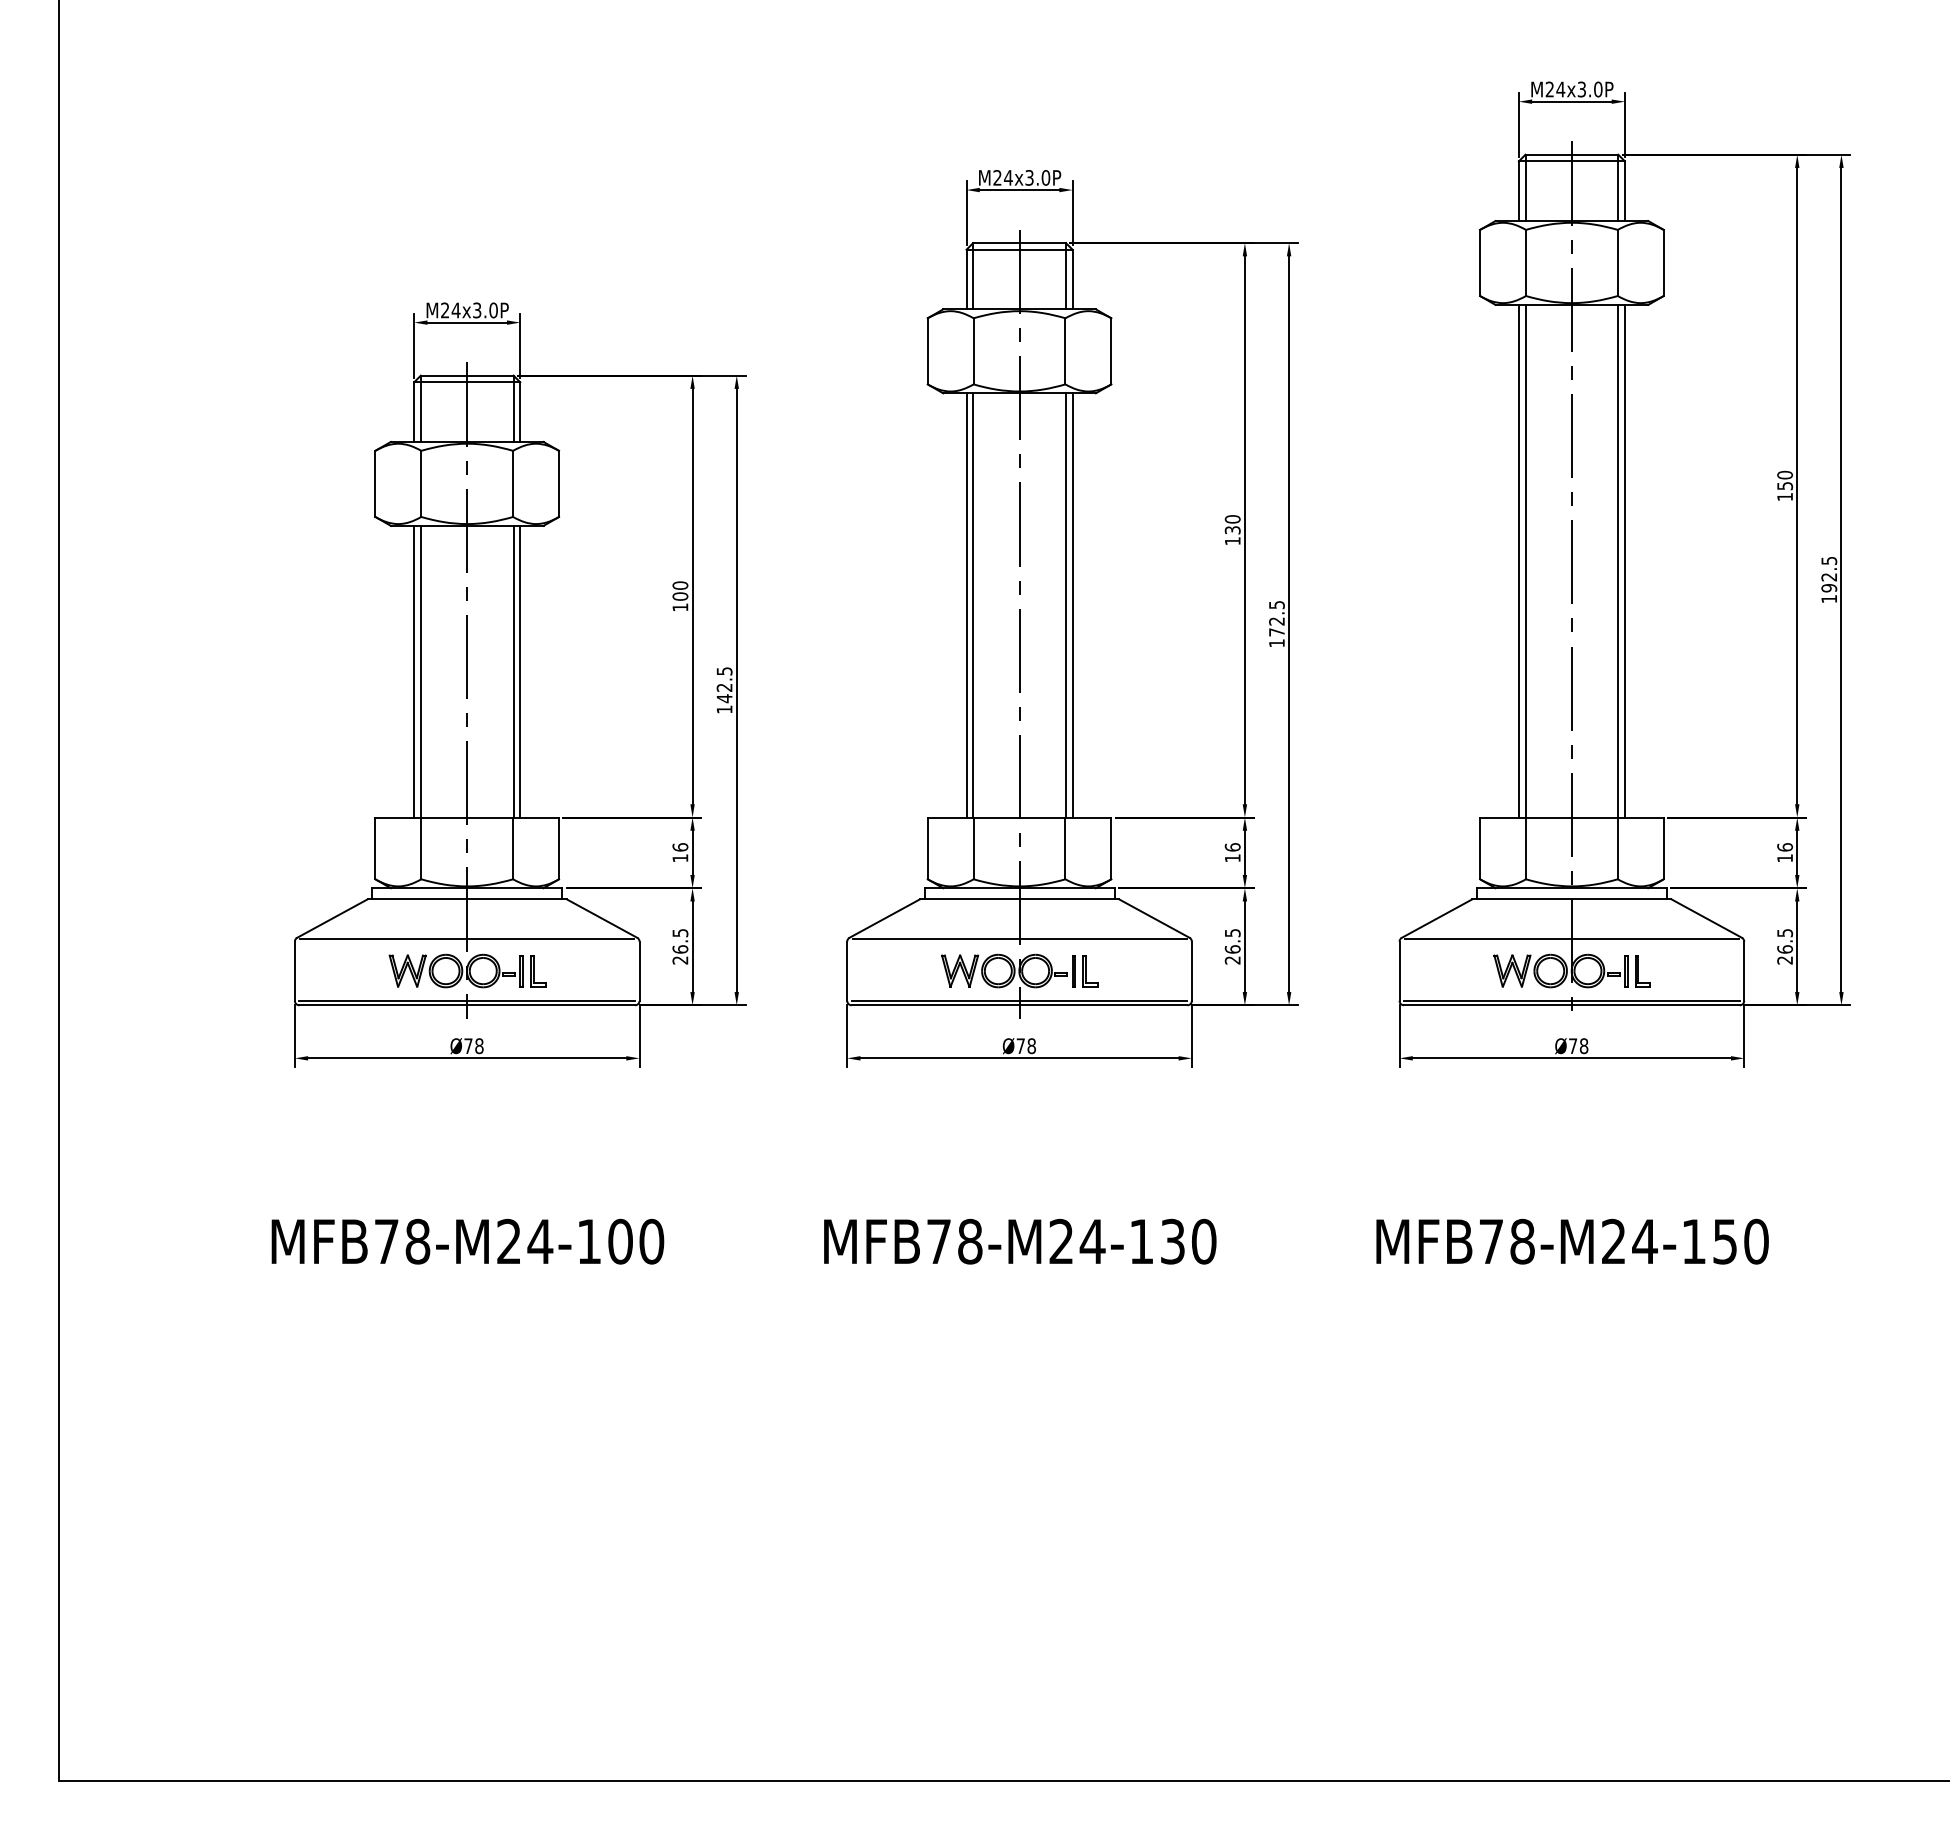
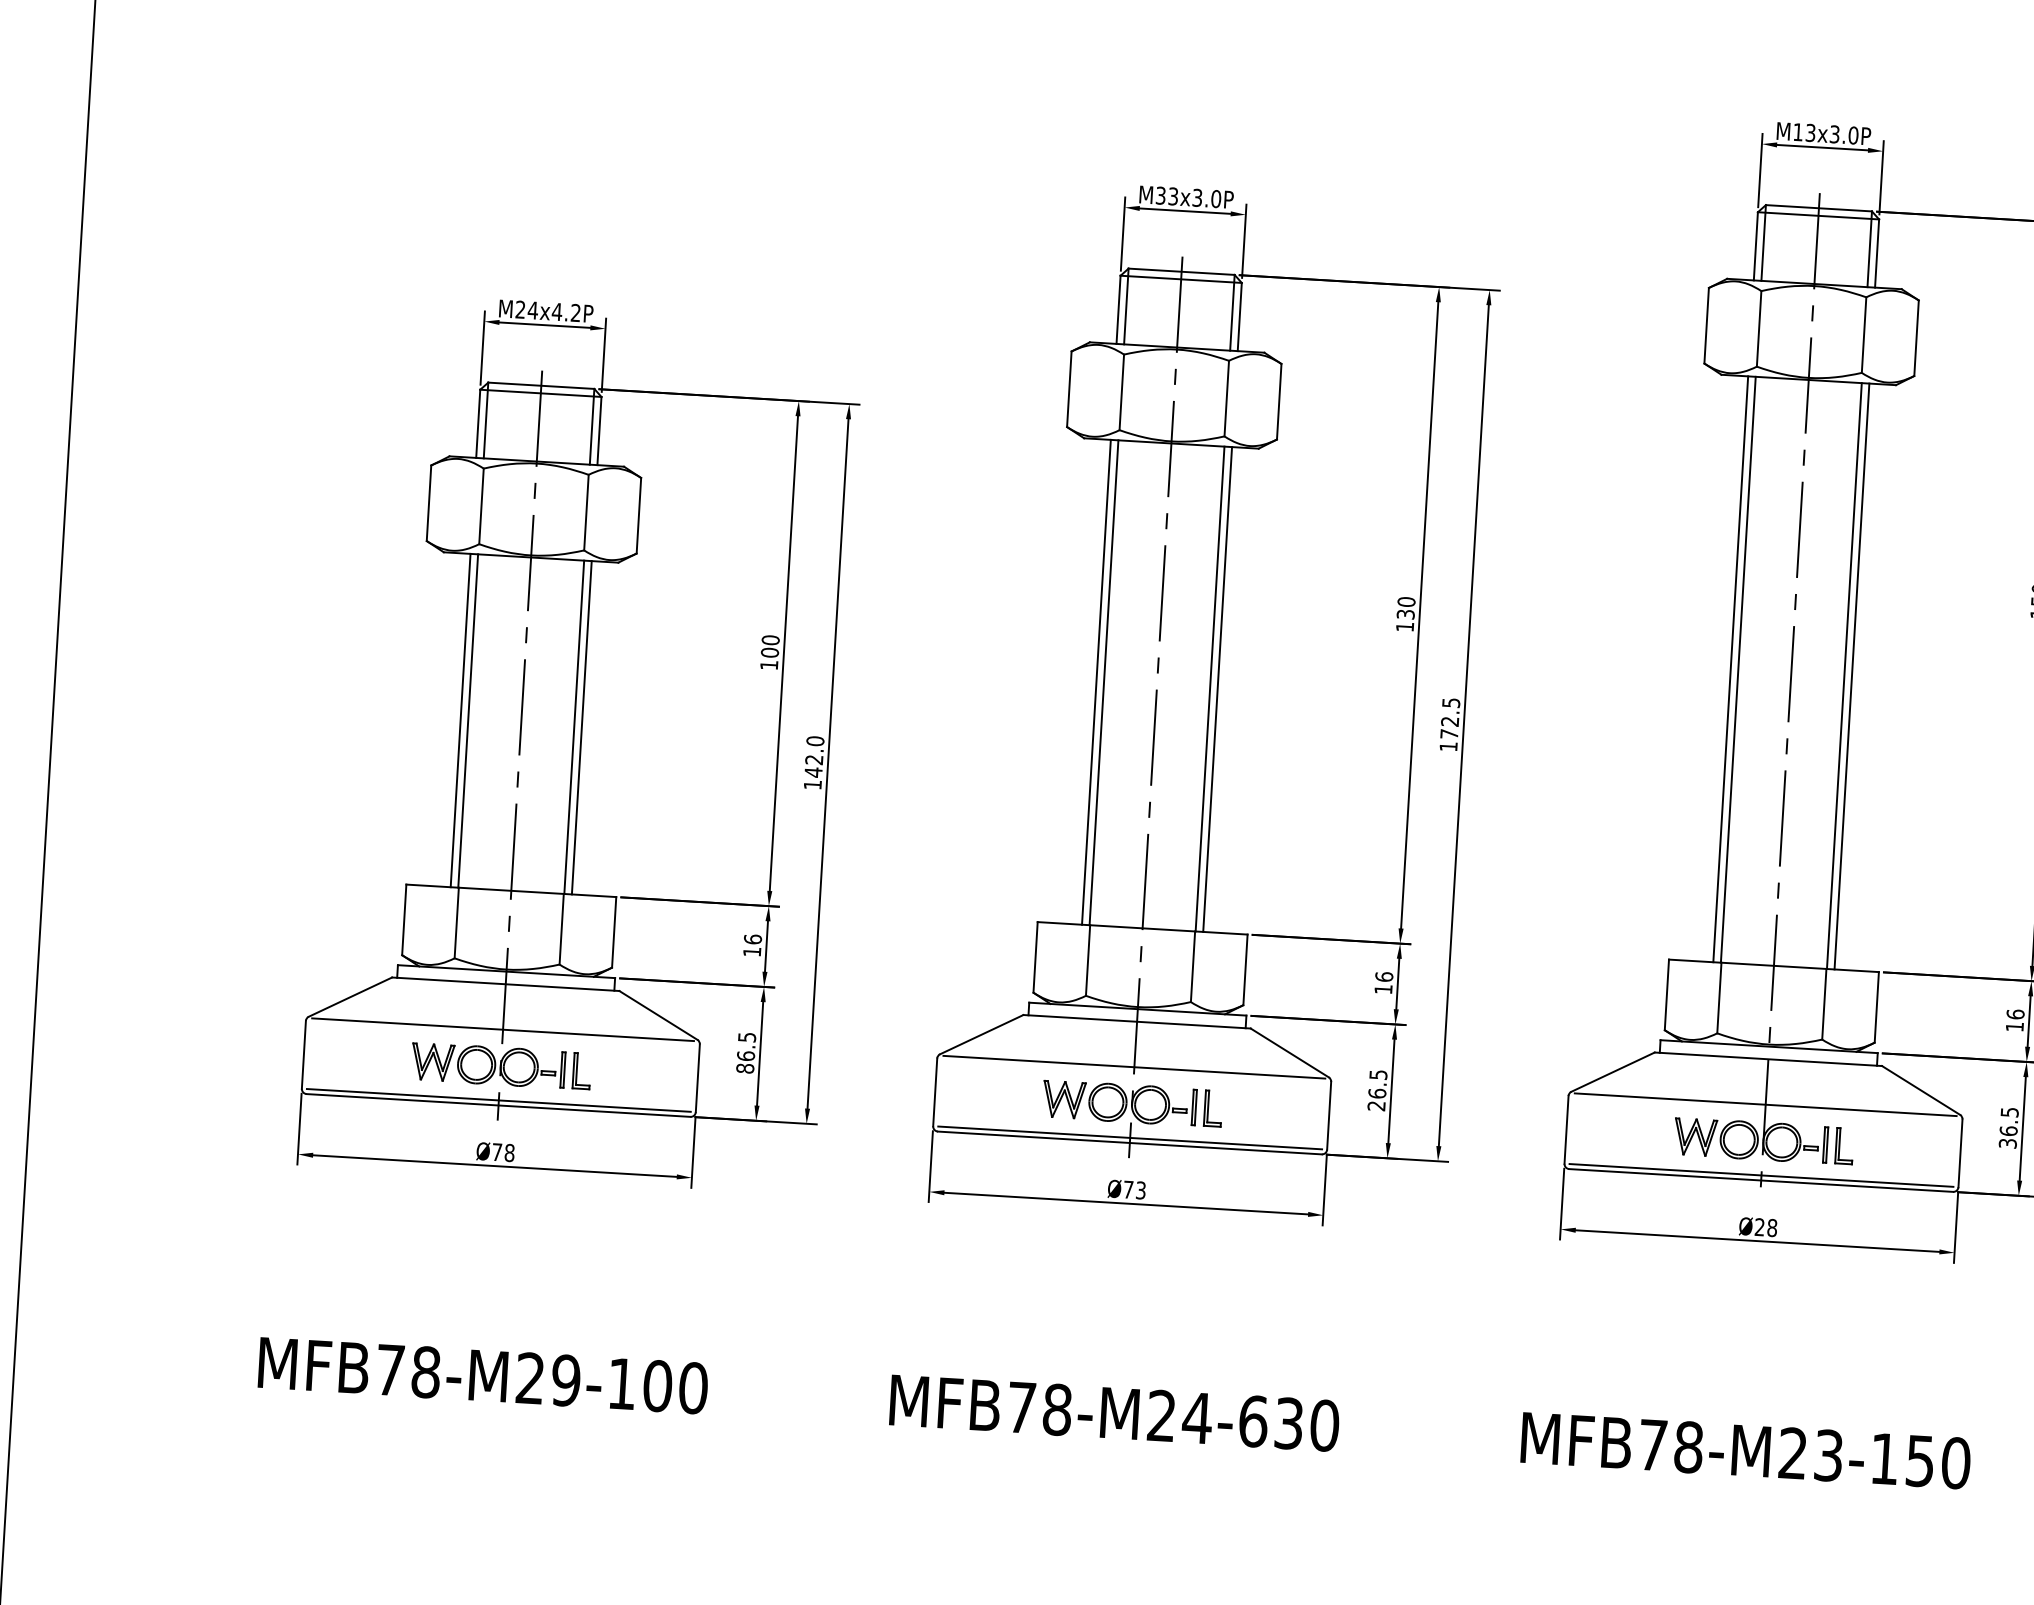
text: (1555, 89) -> (1804, 132), M24x3.0P -> M13x3.0P
text: (1002, 177) -> (1166, 195), M24x3.0P -> M33x3.0P
text: (484, 310) -> (565, 312), M24x3.0P -> M24x4.2P
text: (724, 671) -> (815, 741), 142.5 -> 142.0
text: (680, 960) -> (745, 1068), 26.5 -> 86.5
text: (1785, 960) -> (2008, 1143), 26.5 -> 36.5
text: (1573, 1045) -> (1760, 1226), Ø78 -> Ø28
text: (1031, 1046) -> (1140, 1190), Ø78 -> Ø73
text: (540, 1241) -> (566, 1380), MFB78-M24-100 -> MFB78-M29-100
text: (1141, 1241) -> (1253, 1421), MFB78-M24-130 -> MFB78-M24-630
text: (1644, 1241) -> (1828, 1455), MFB78-M24-150 -> MFB78-M23-150

